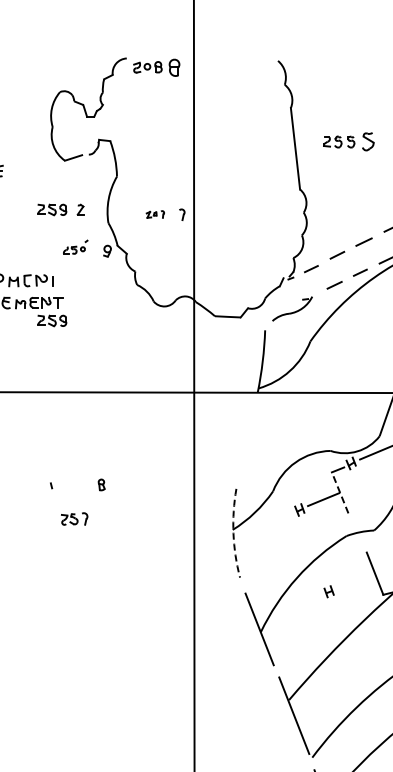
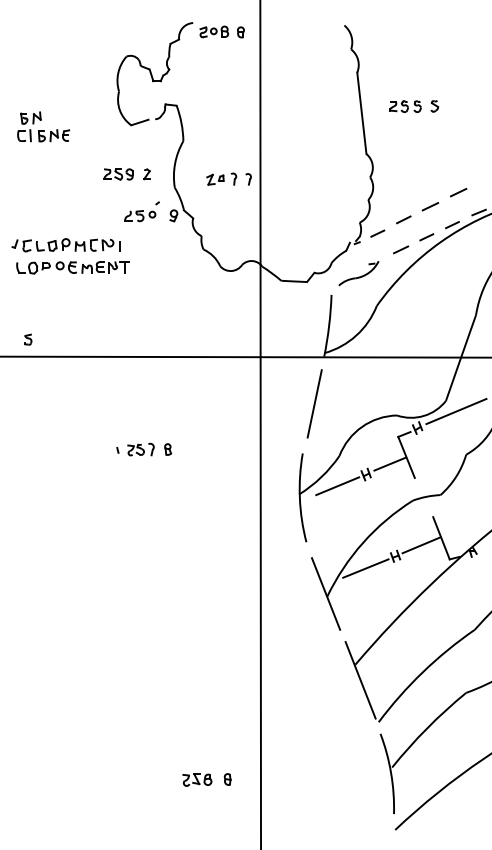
part: (174, 67) -> (240, 32), size x0.62
part: (368, 141) -> (434, 106), size x0.62
part: (155, 213) -> (221, 178), size x1.67
part: (75, 246) -> (141, 211), size x1.43
part: (52, 320) -> (118, 285), removed
line: (248, 438) -> (314, 403), added
line: (340, 491) -> (406, 456), dashed -> solid
part: (74, 518) -> (140, 449), moved
line: (271, 521) -> (337, 486), added
arc: (233, 533) -> (299, 498), dashed -> solid
line: (355, 580) -> (421, 545), added
line: (299, 603) -> (365, 568), added

